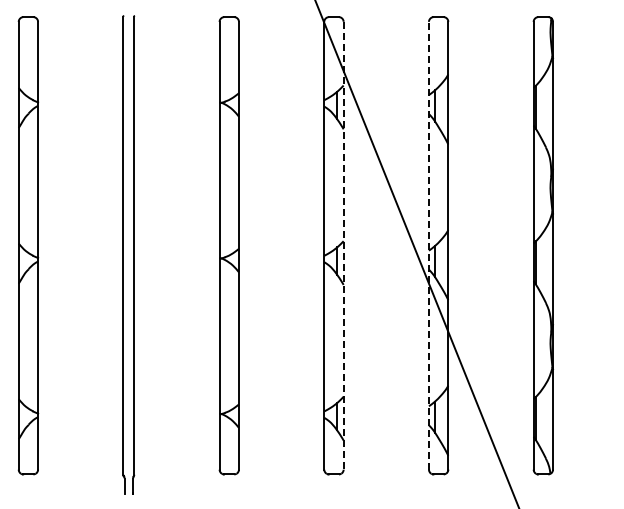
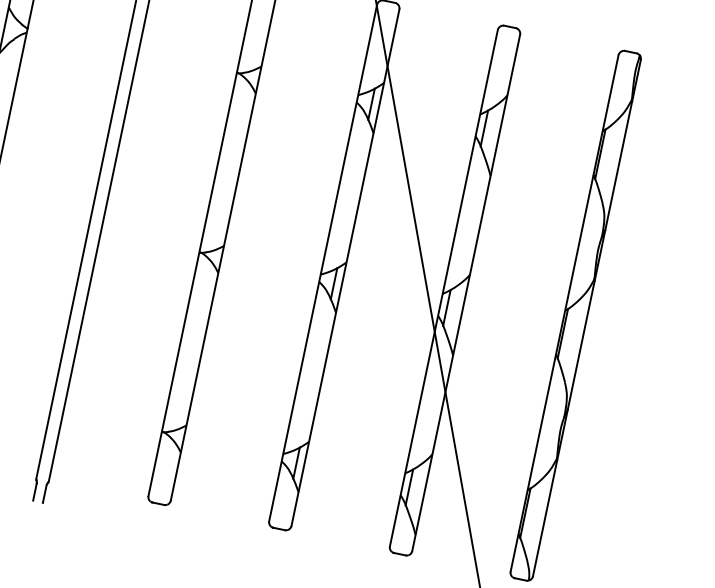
line: (343, 245) -> (345, 267), dashed -> solid
line: (428, 245) -> (443, 287), dashed -> solid

